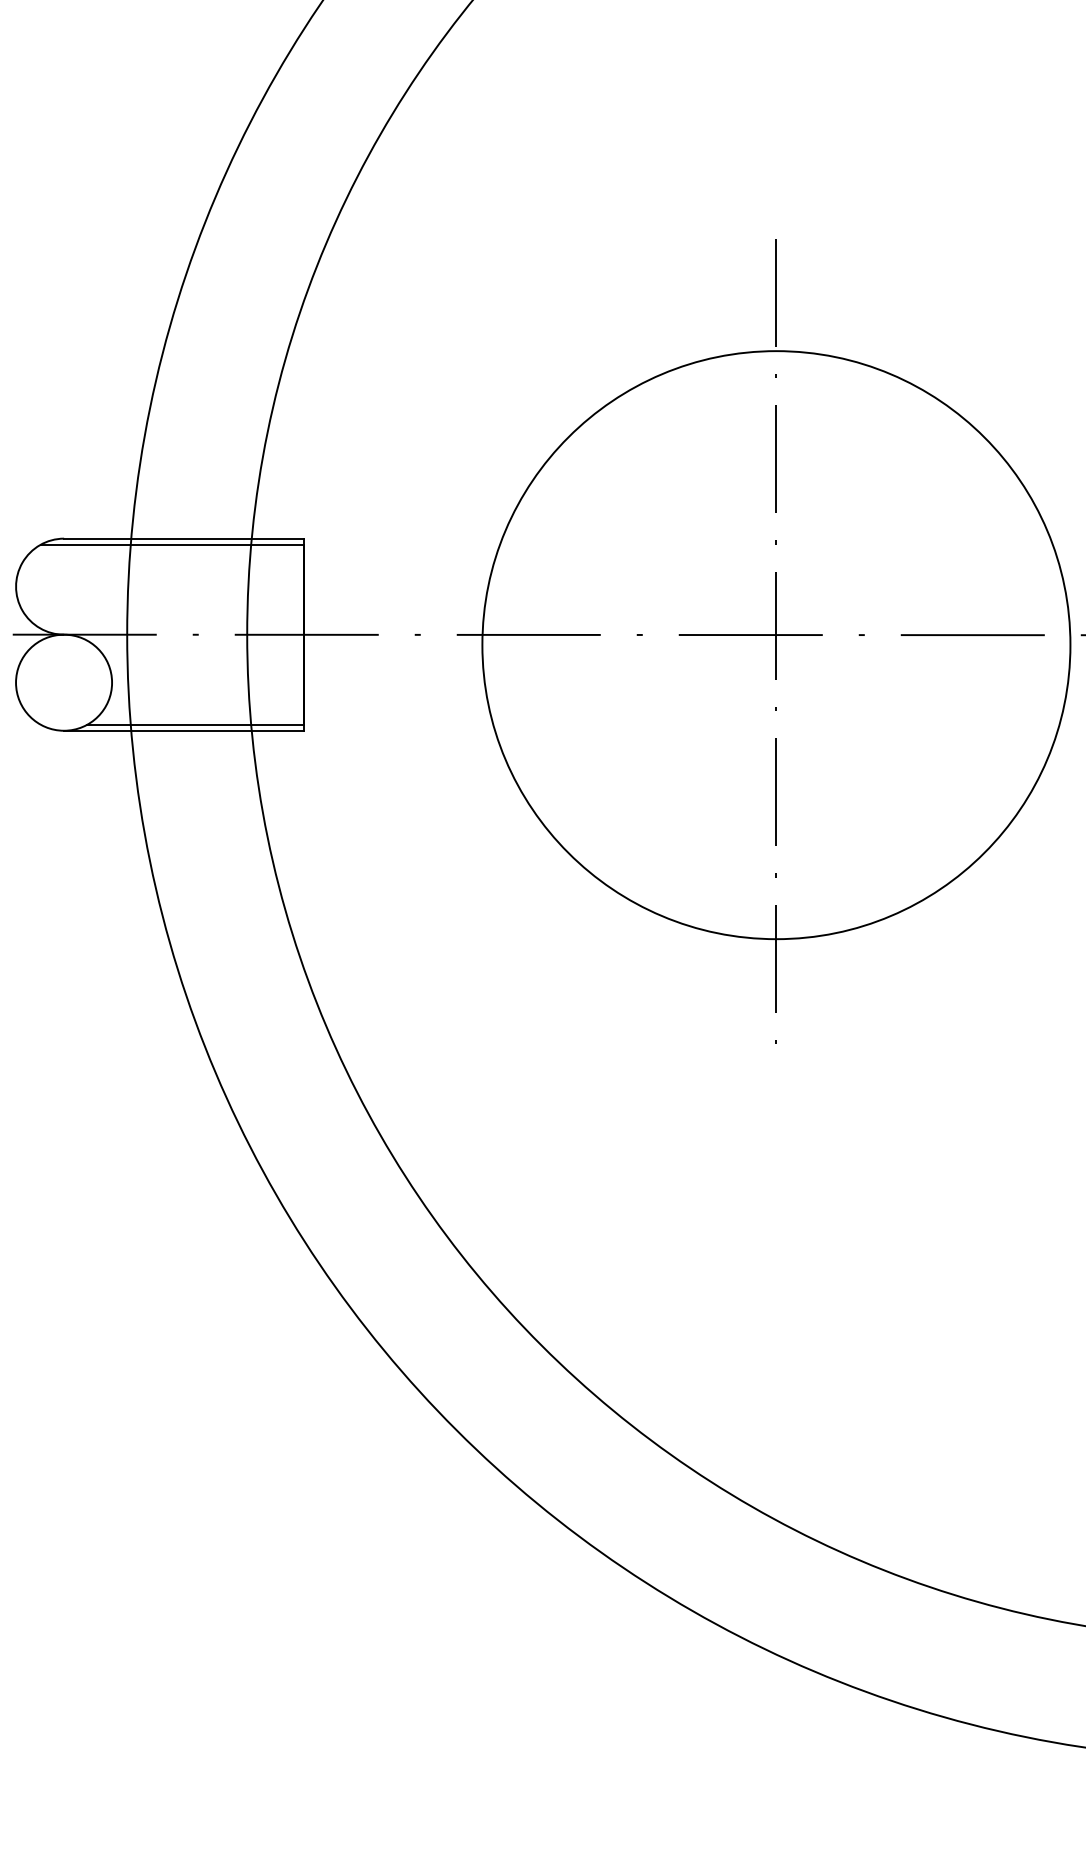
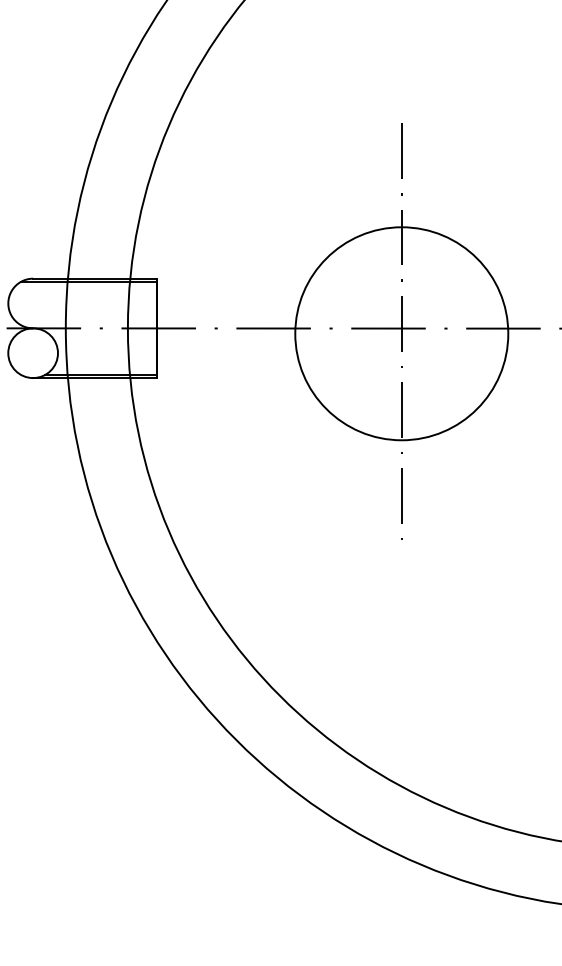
circle: (775, 644) -> (401, 333), size x0.7

